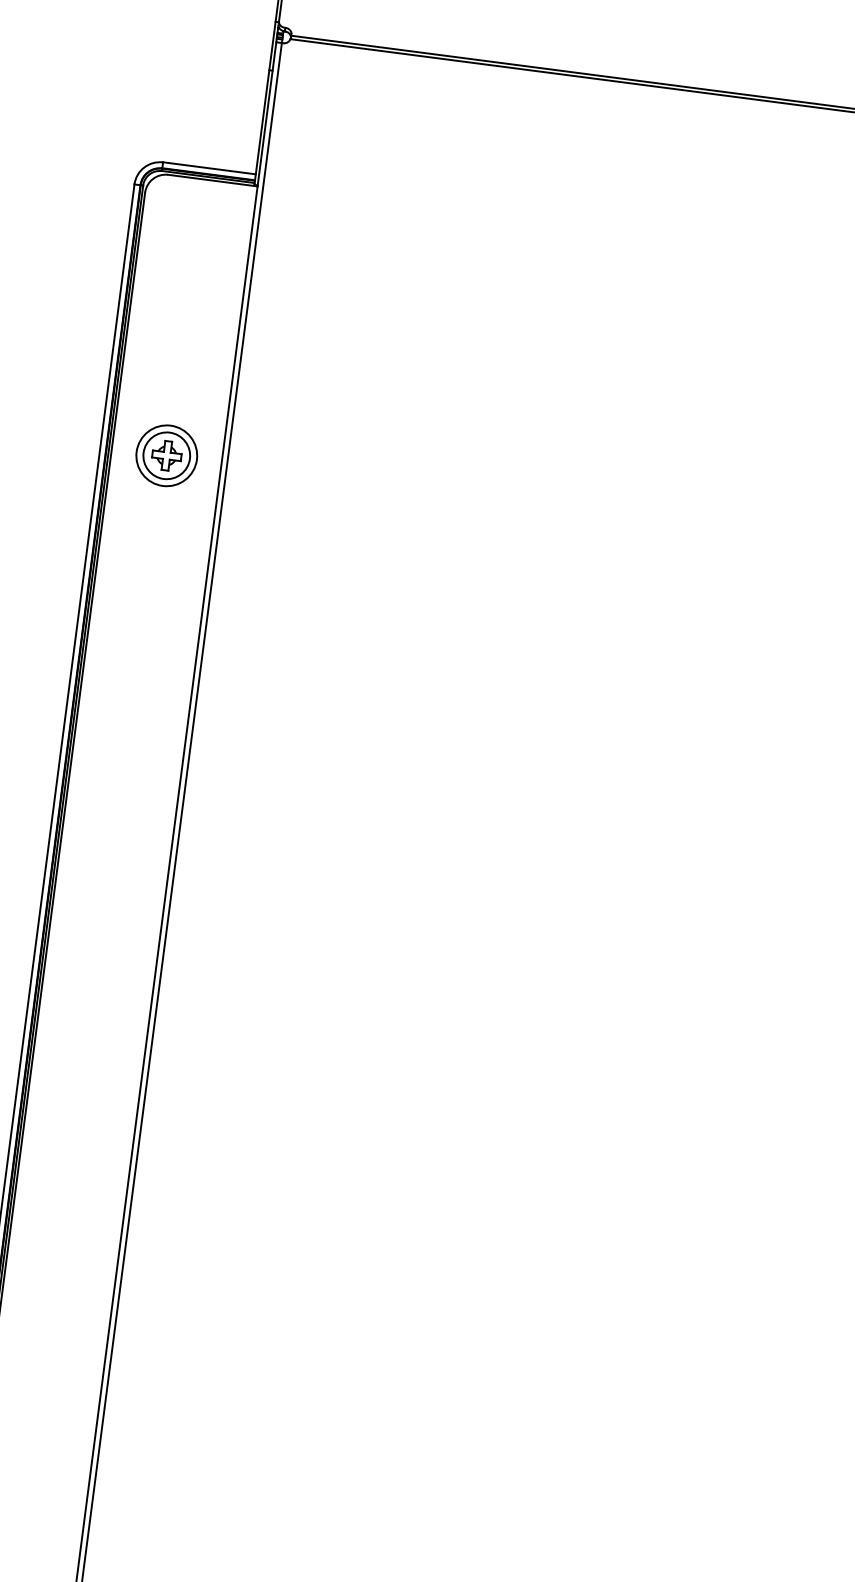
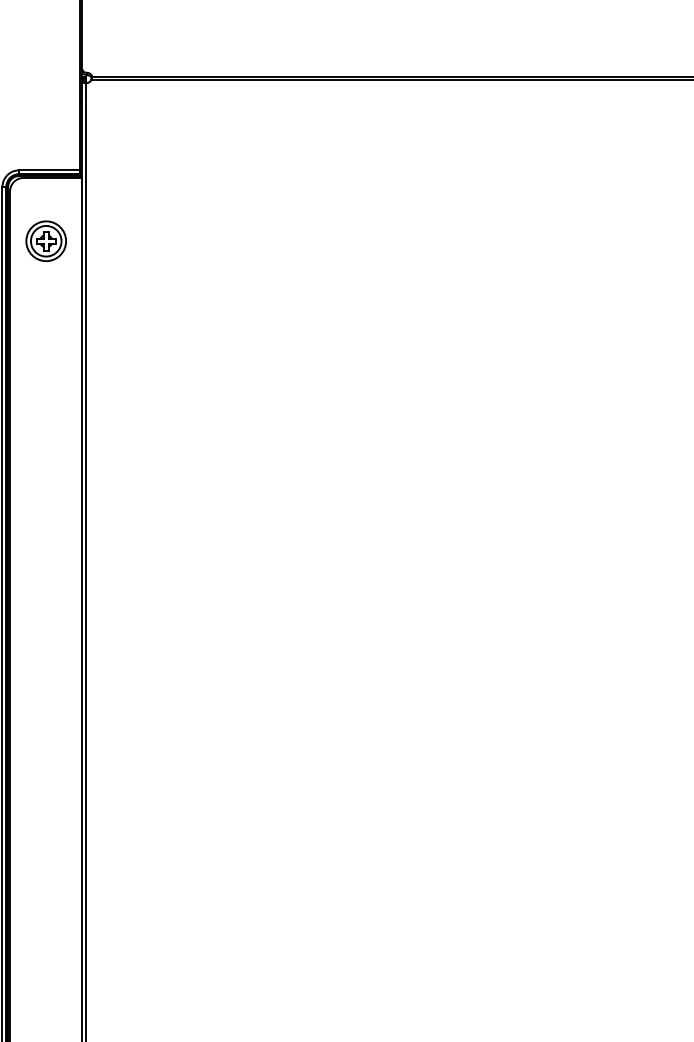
part: (165, 454) -> (45, 240), moved

